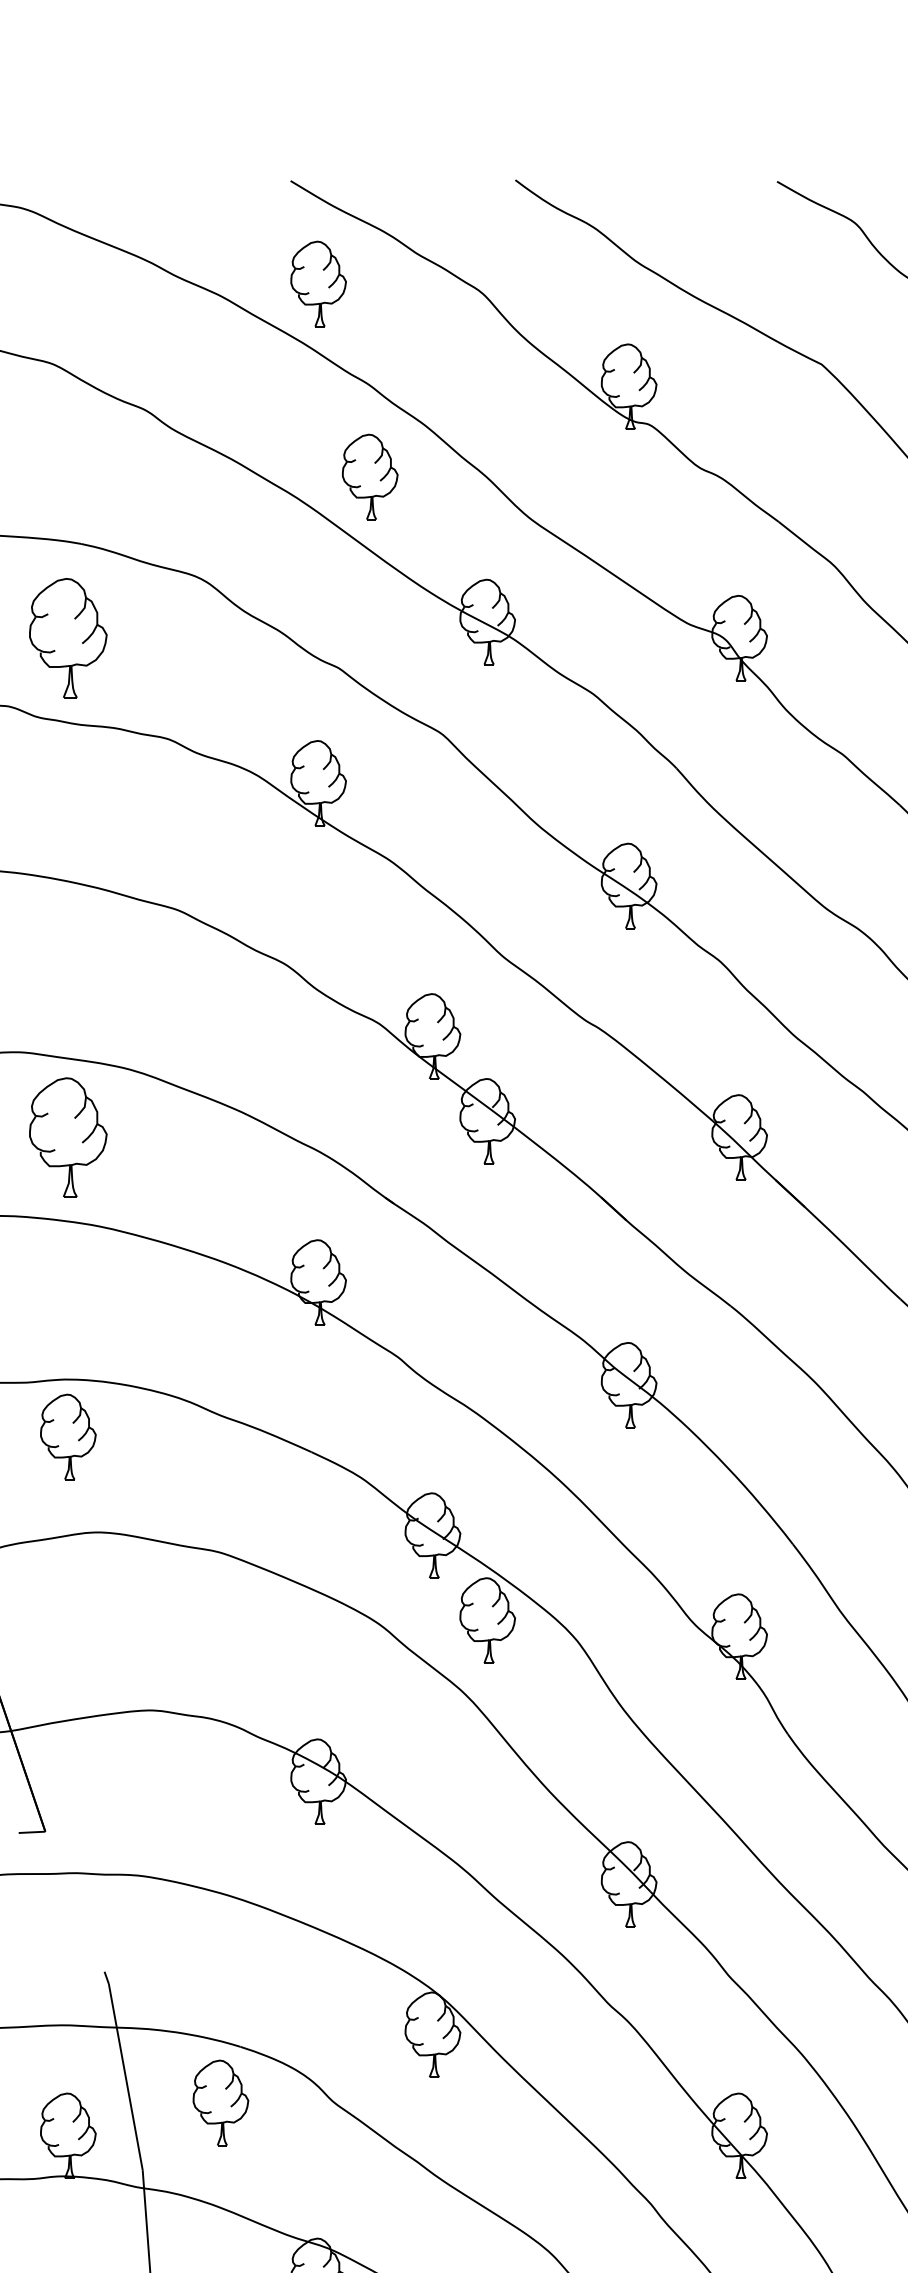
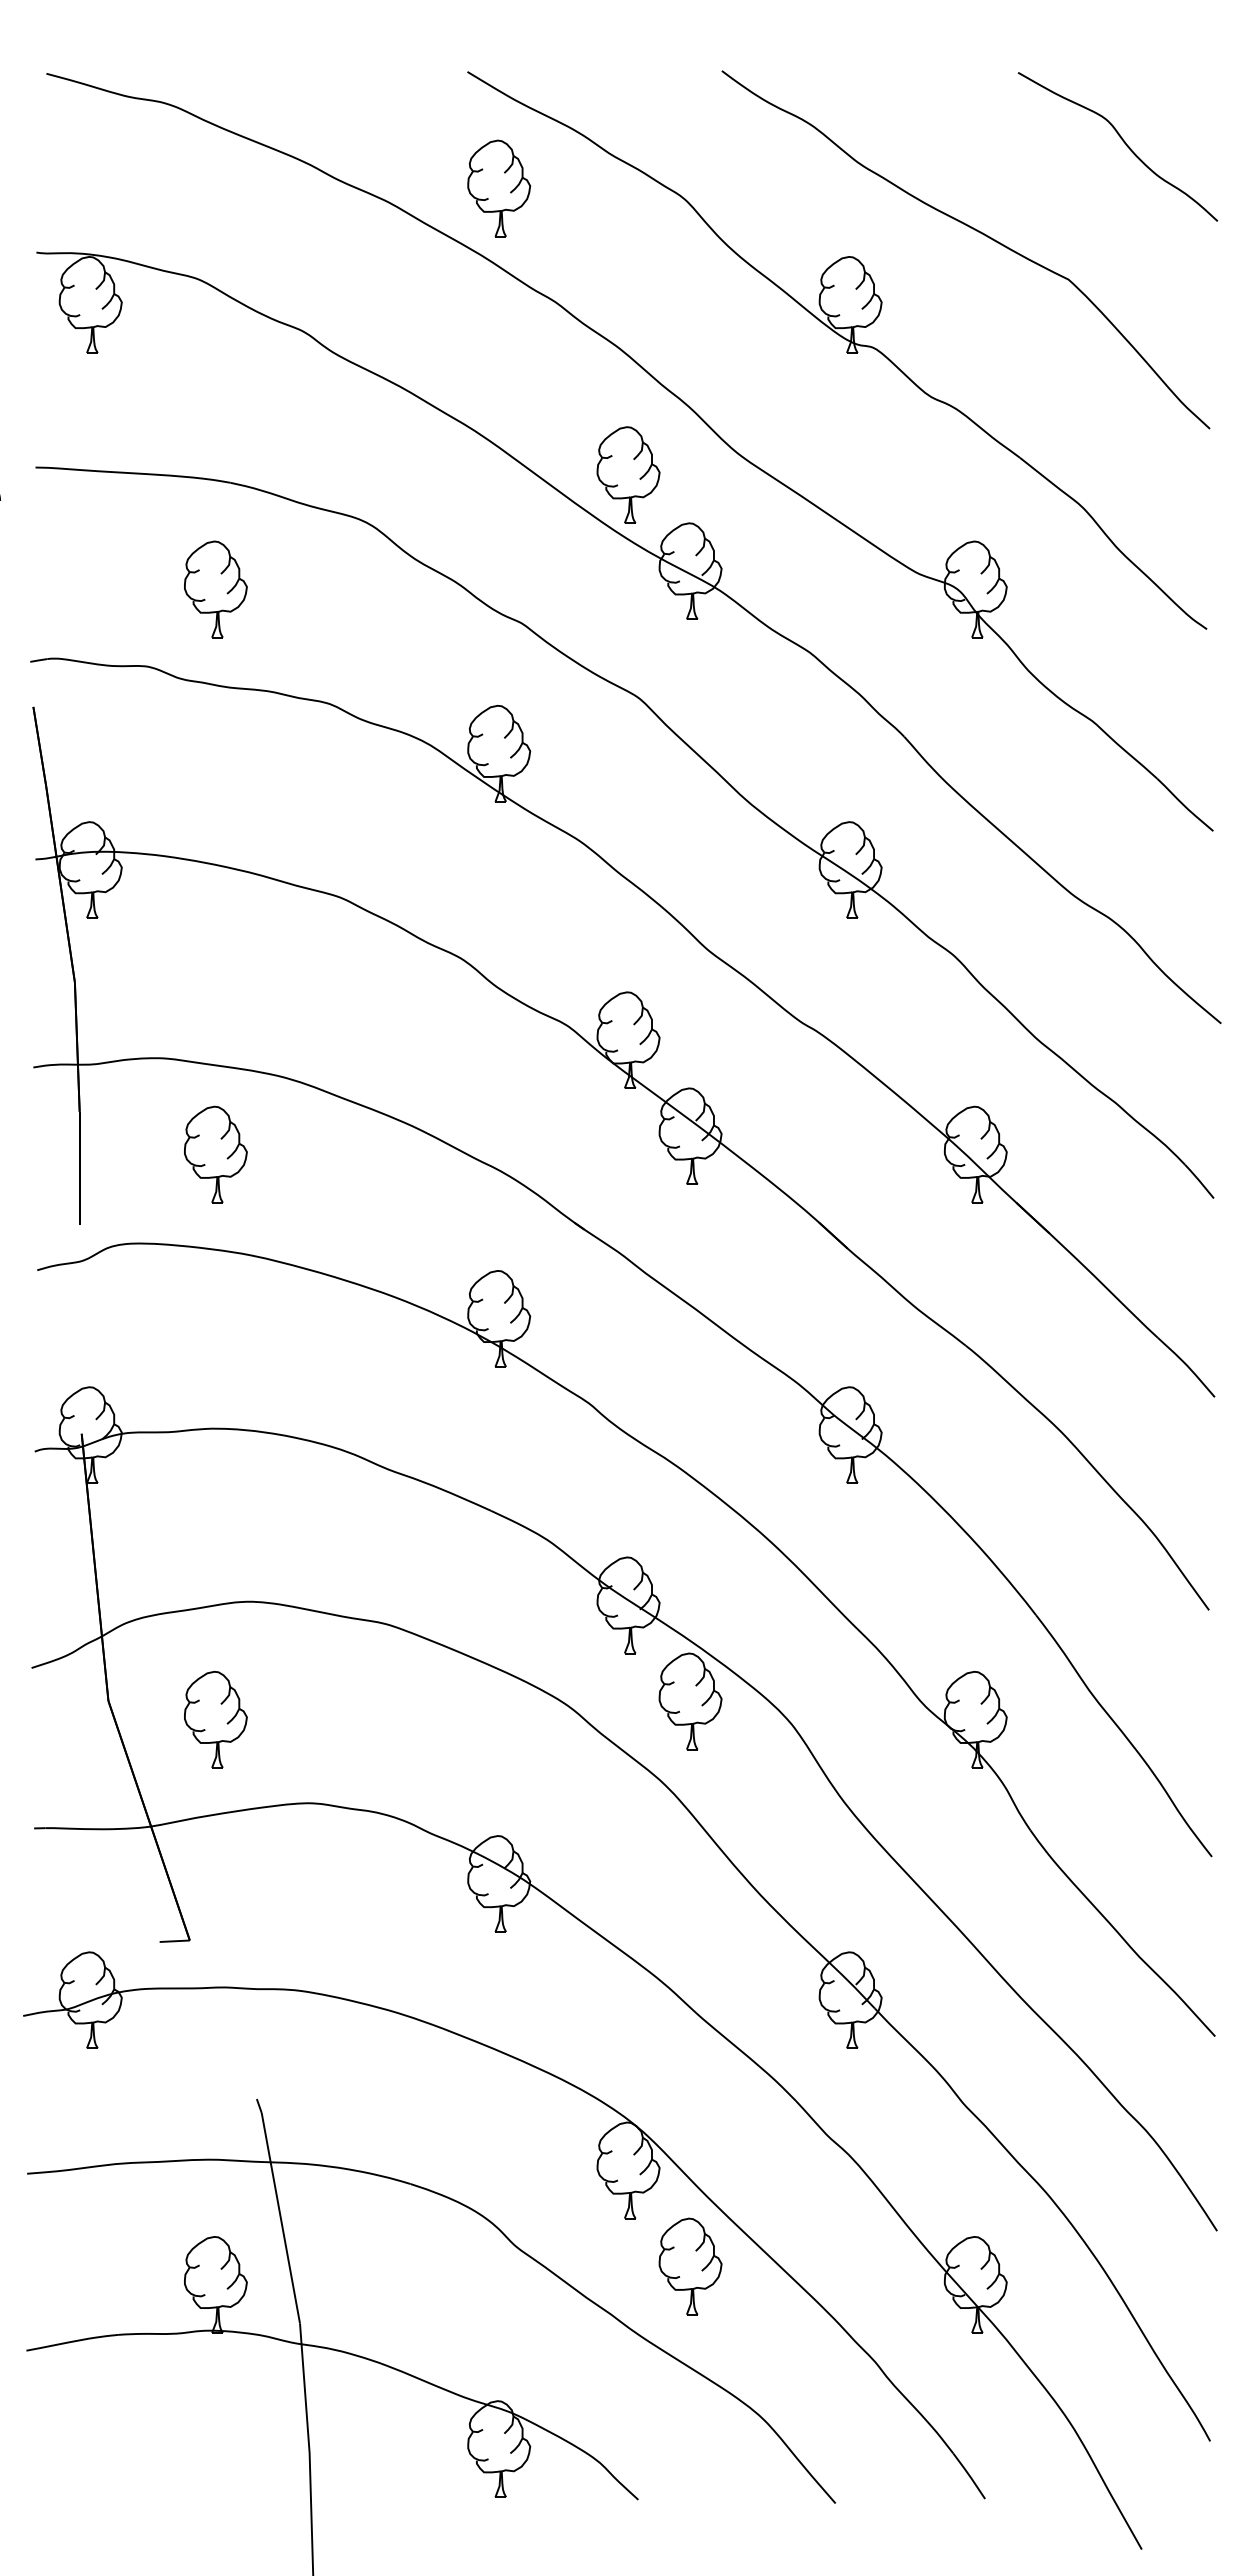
part: (370, 476) -> (628, 474), moved
part: (68, 638) -> (215, 589), size x0.71
part: (68, 1137) -> (215, 1154), size x0.71
part: (68, 1436) -> (215, 1719), moved
part: (220, 2102) -> (690, 2266), moved

